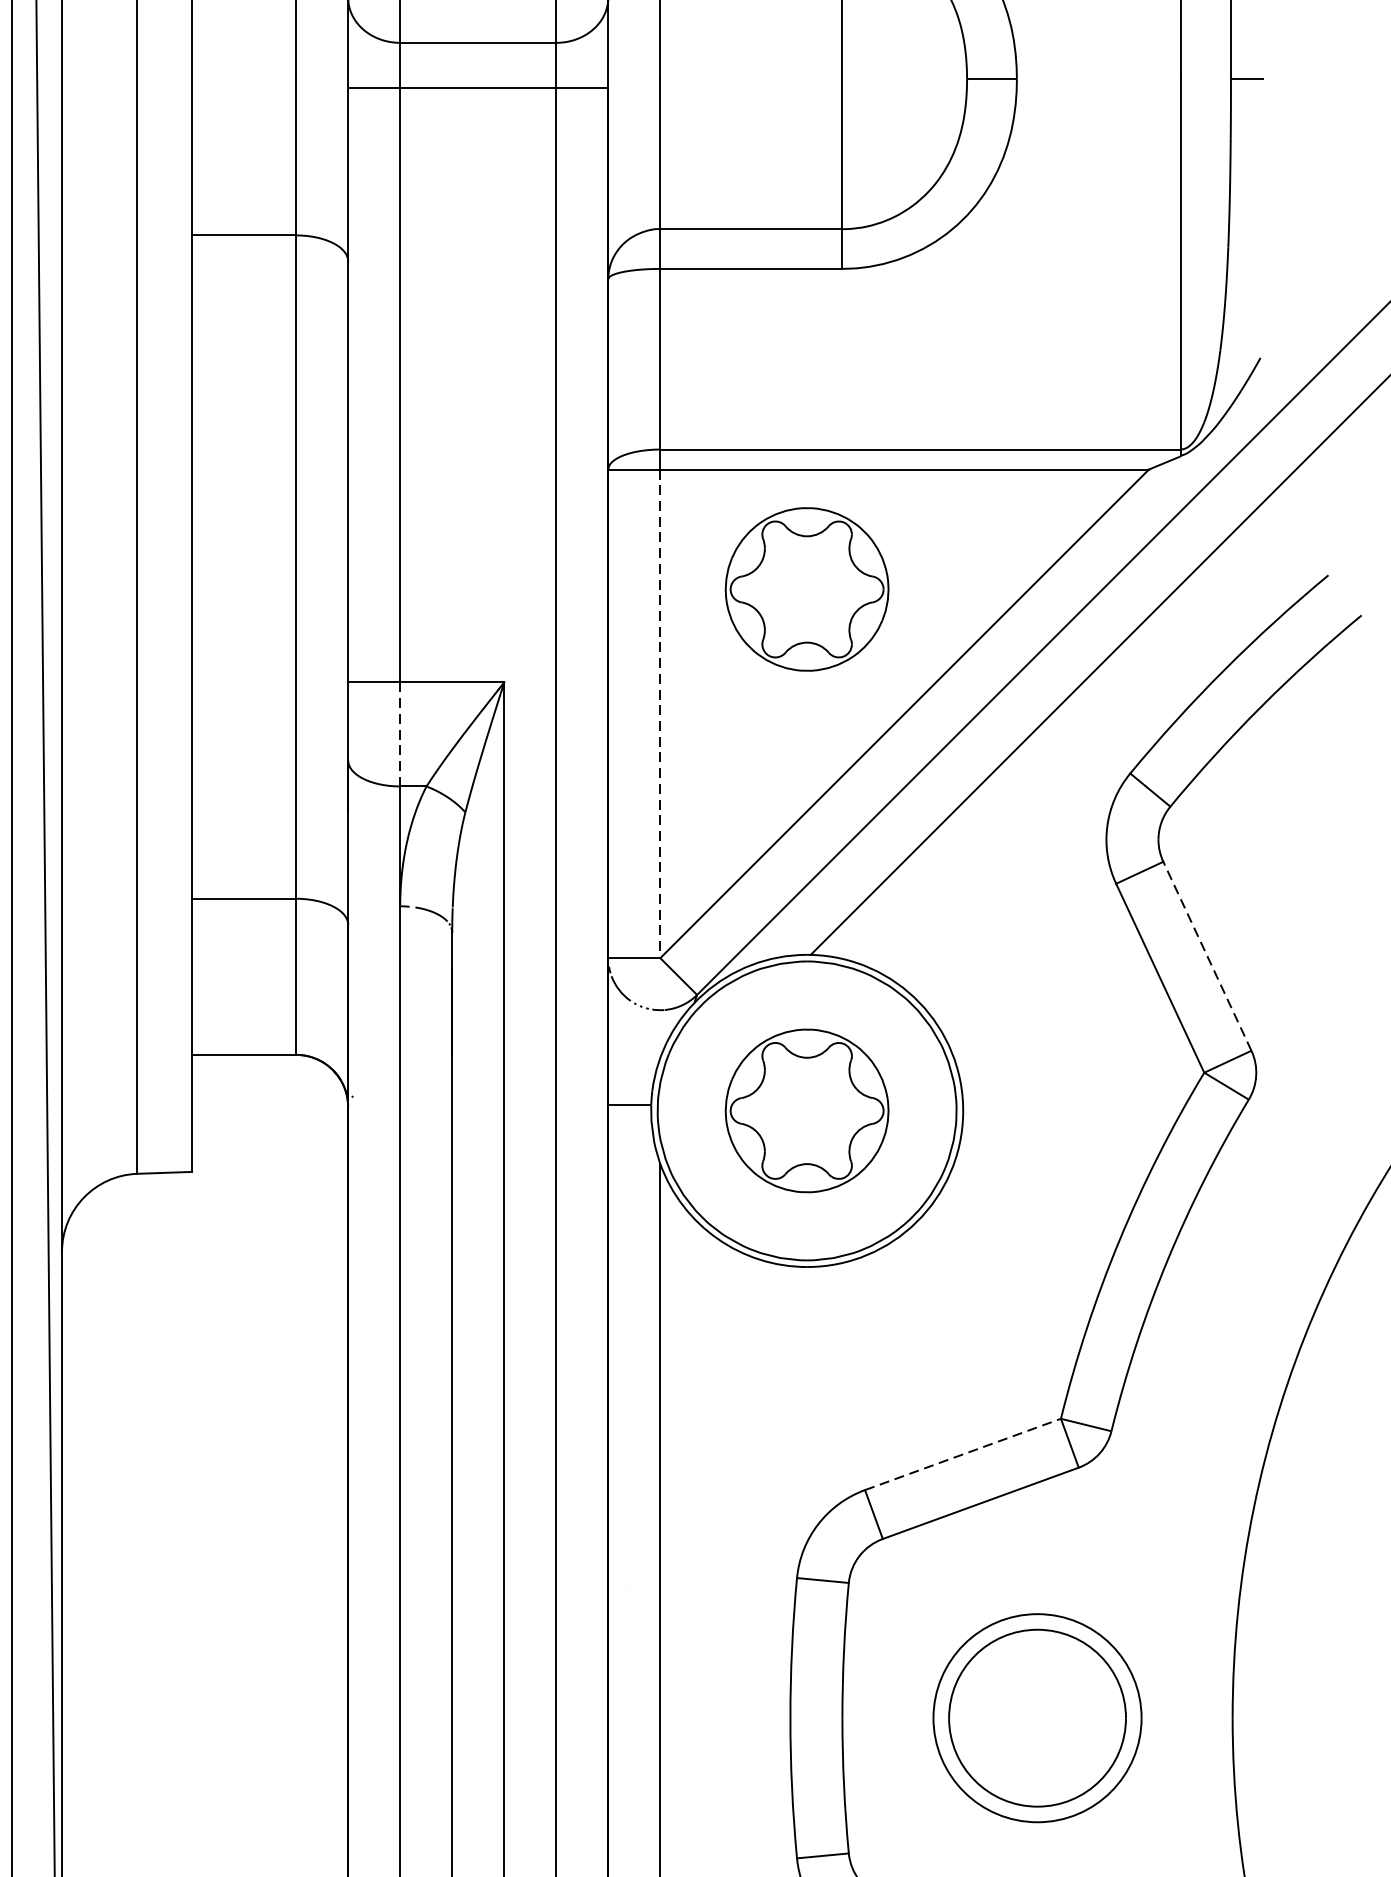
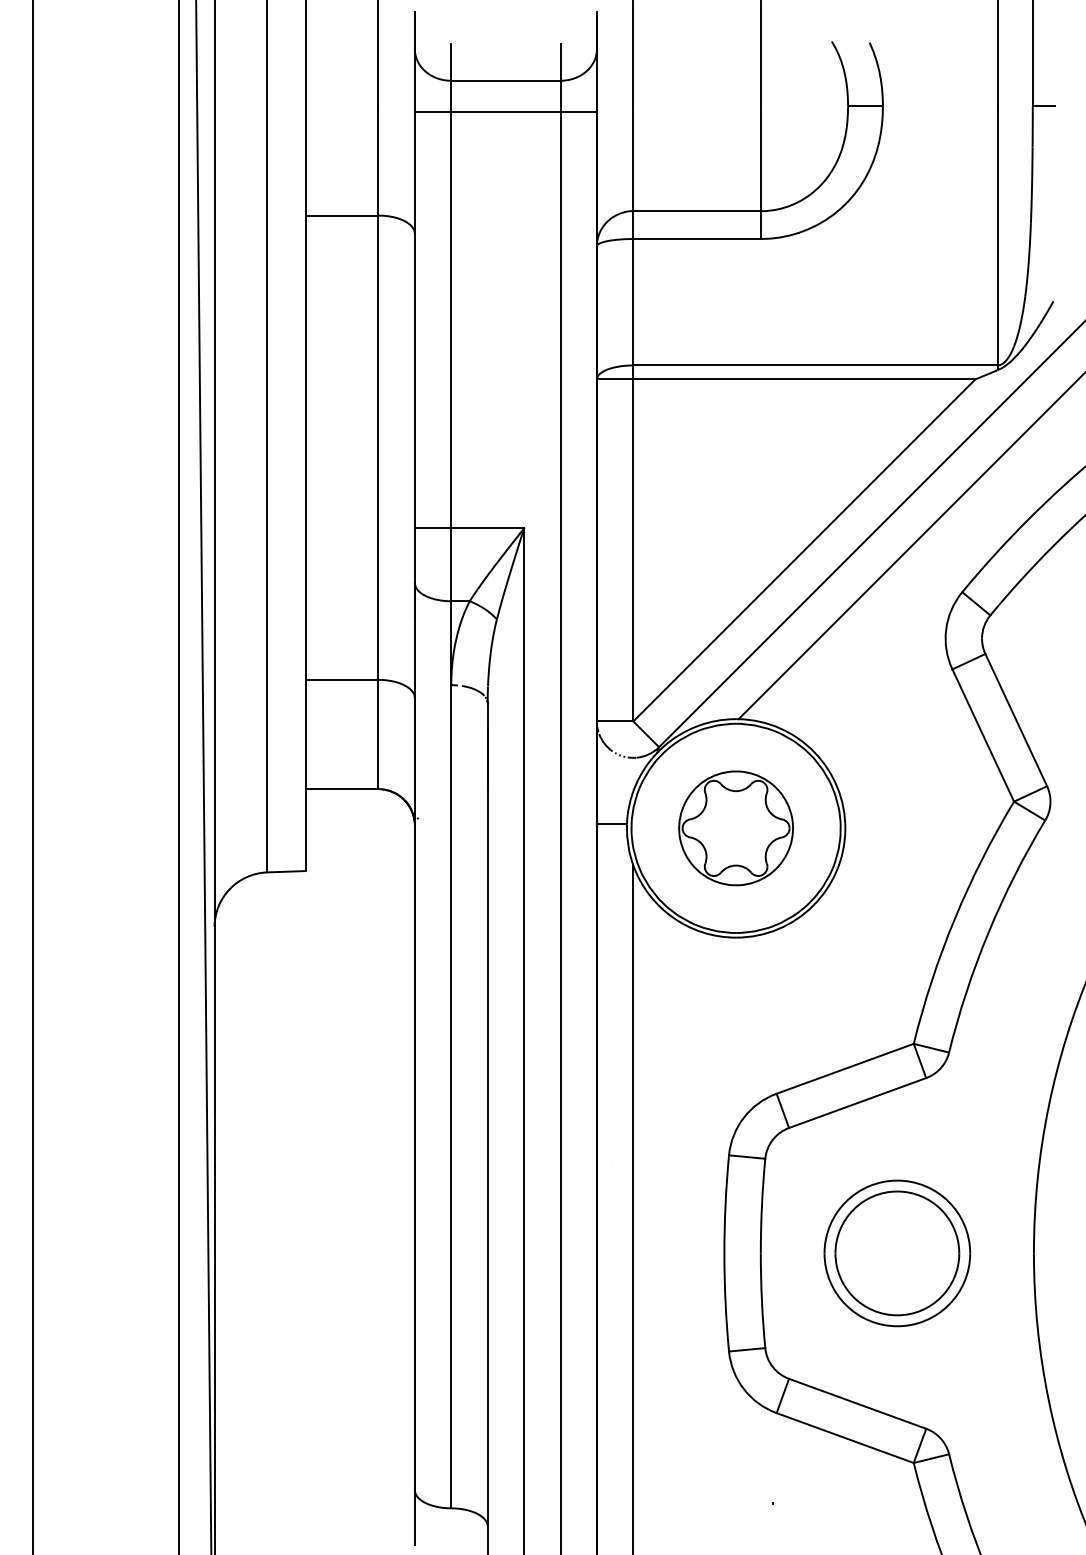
part: (806, 589) -> (735, 463), removed
line: (660, 713) -> (633, 550), dashed -> solid
line: (400, 735) -> (451, 565), dashed -> solid
line: (1207, 956) -> (1016, 720), dashed -> solid
line: (963, 1453) -> (845, 1068), dashed -> solid

